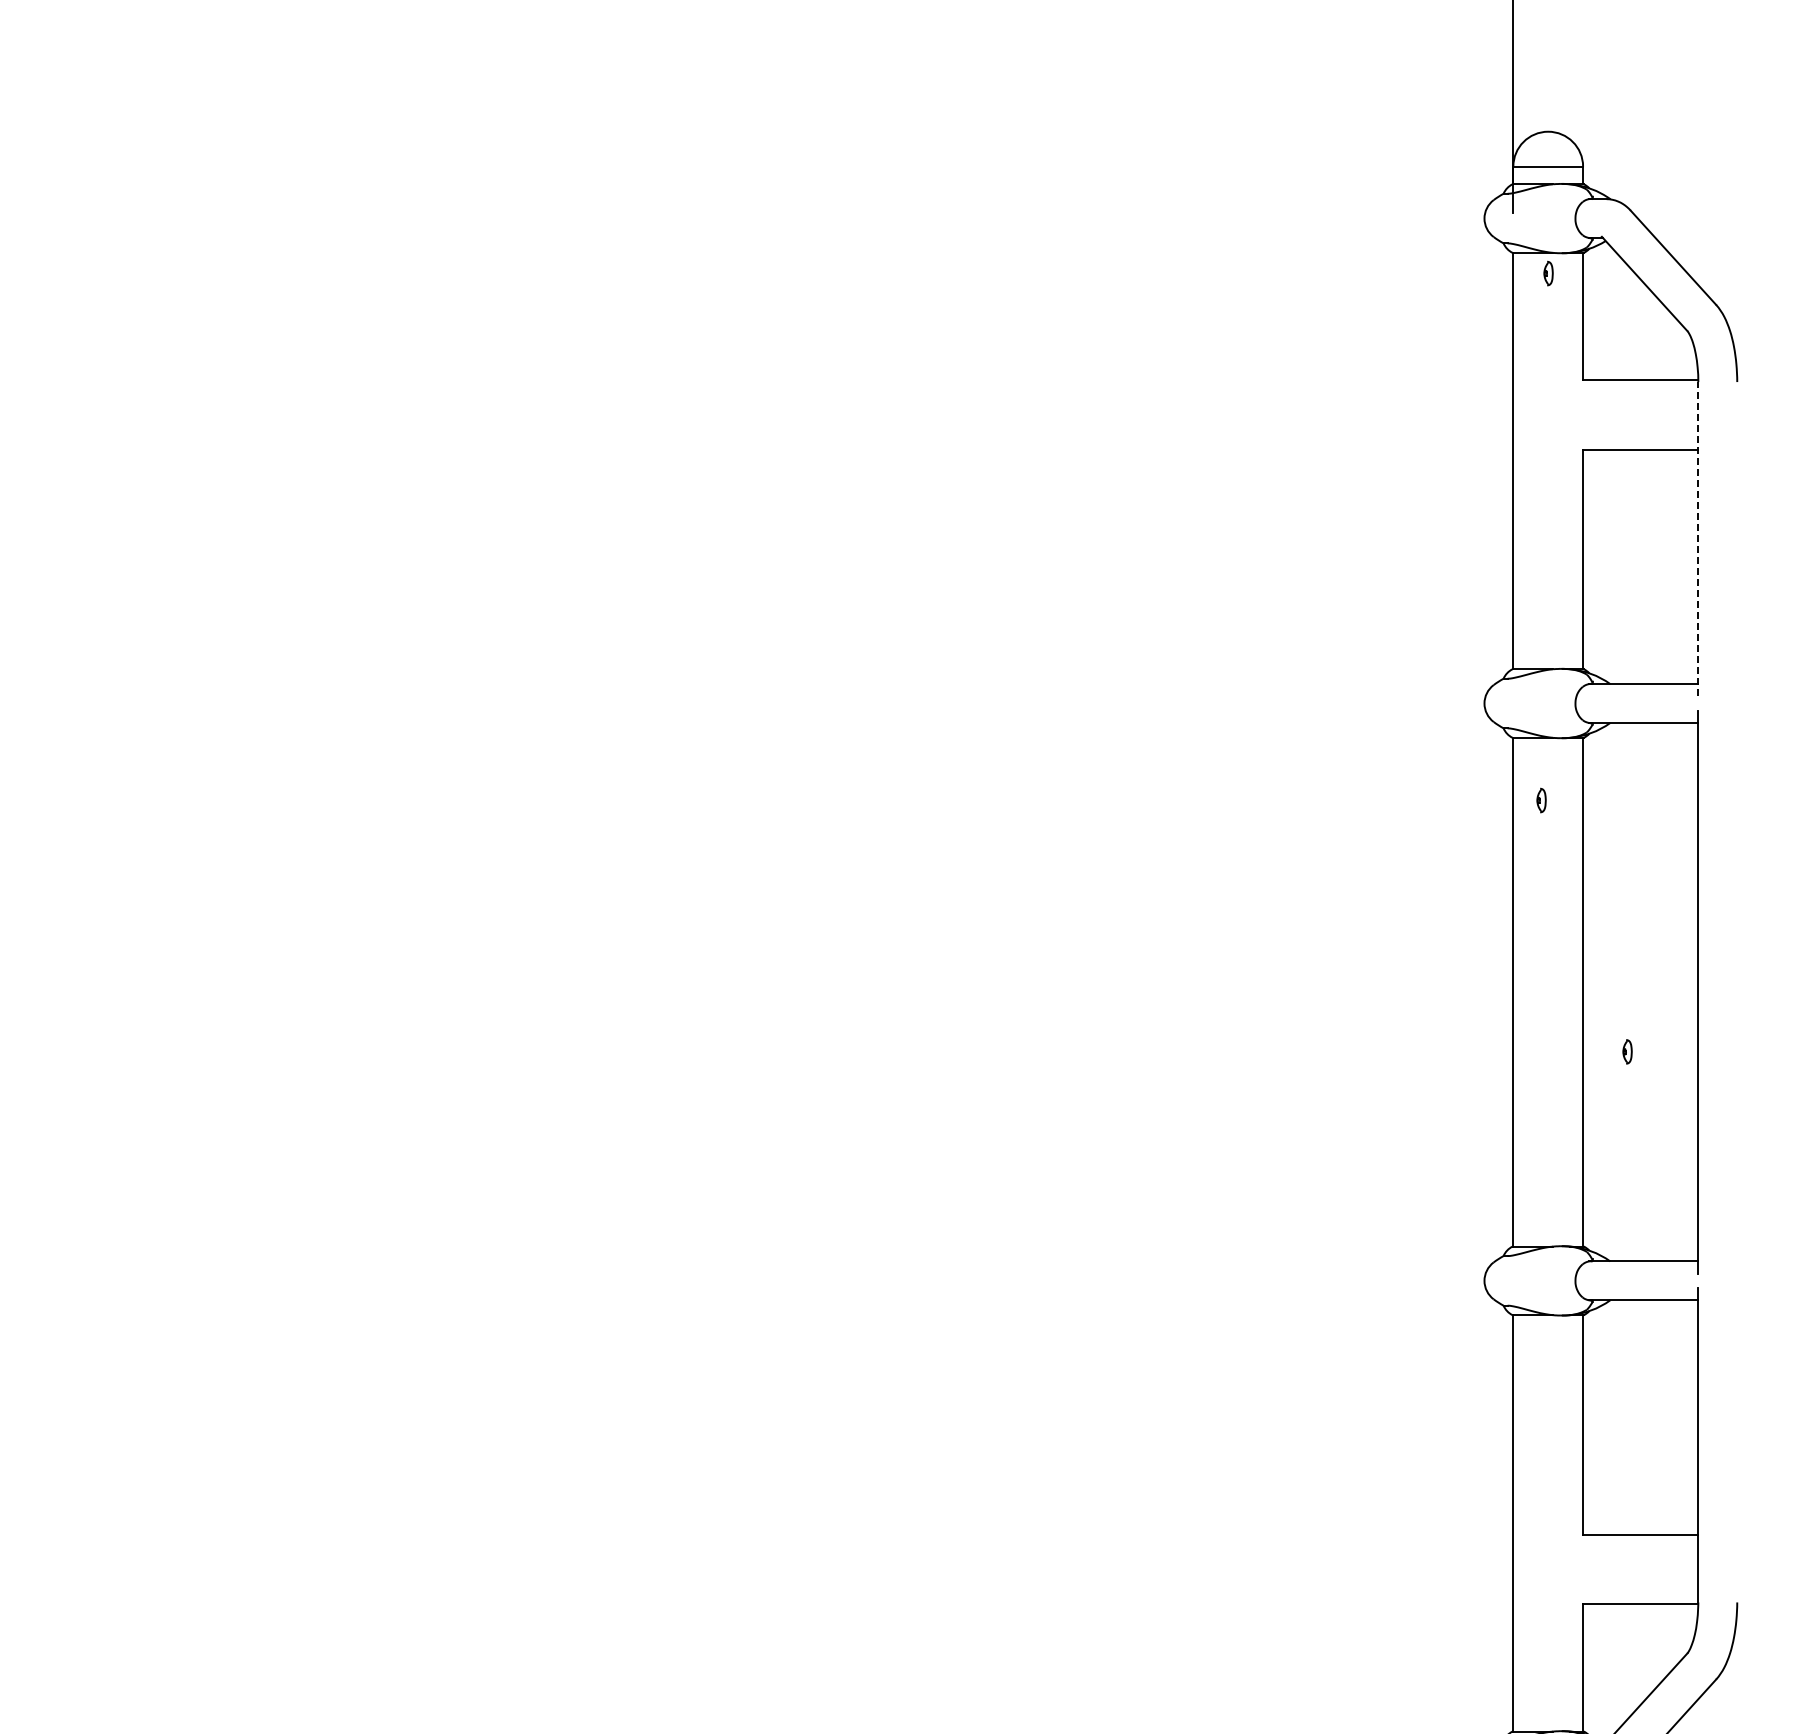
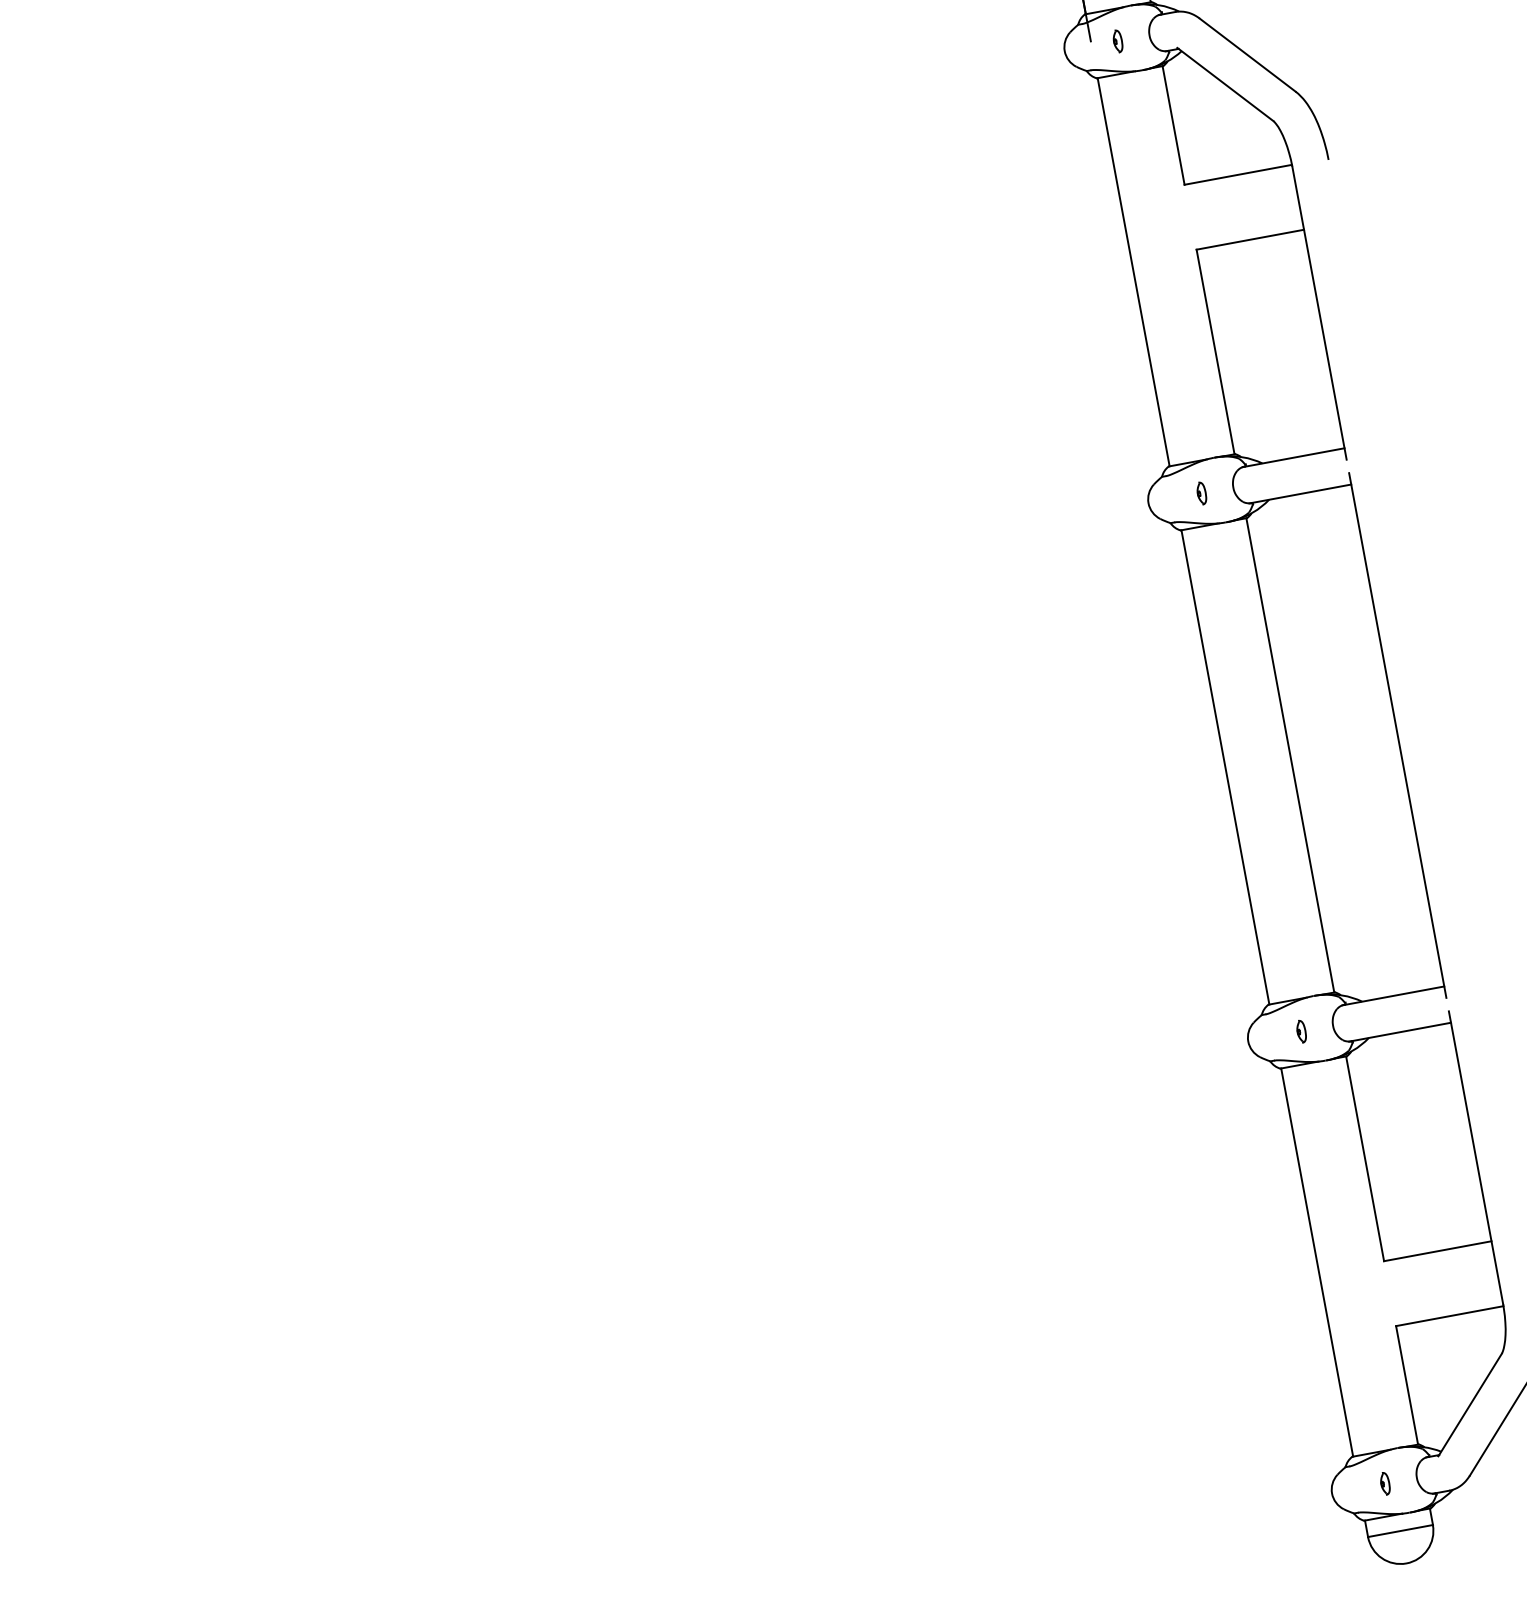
part: (1548, 273) -> (1117, 41), moved
line: (1698, 538) -> (1319, 312), dashed -> solid
part: (1541, 800) -> (1201, 493), moved
part: (1627, 1051) -> (1301, 1031), moved

